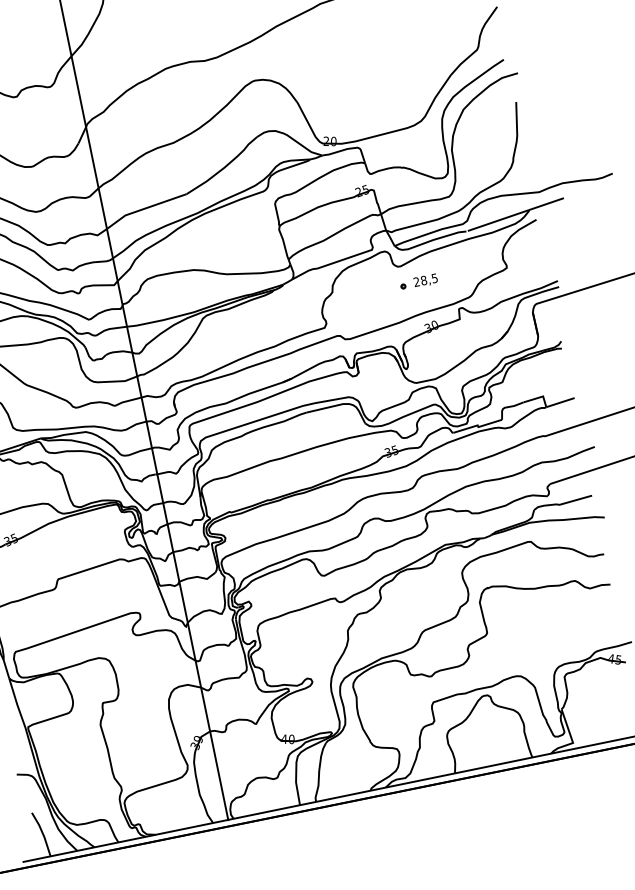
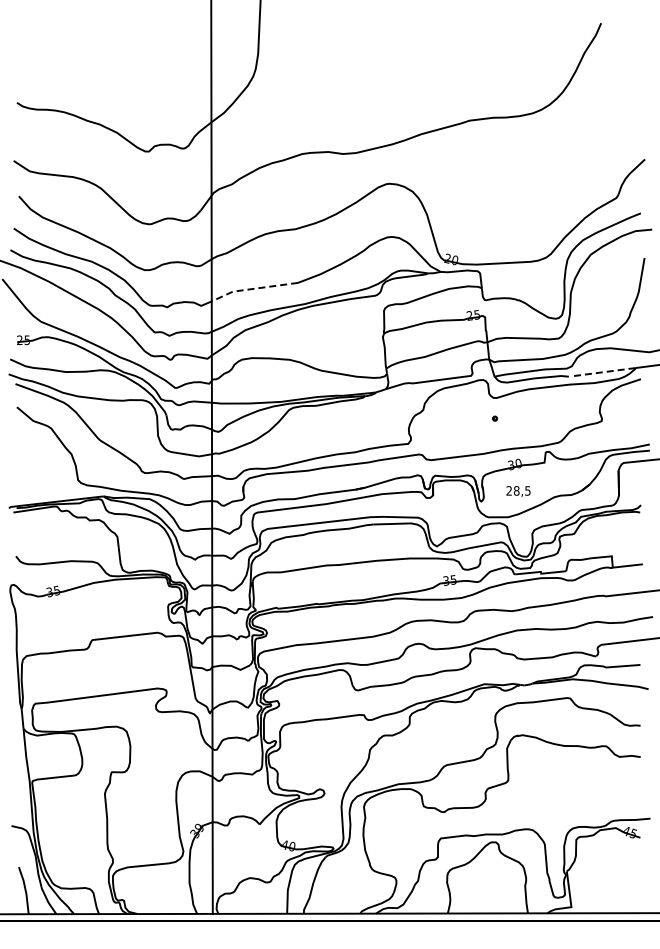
line: (143, 209) -> (252, 289), solid -> dashed
line: (498, 220) -> (602, 372), solid -> dashed
text: (425, 280) -> (518, 491), moved

